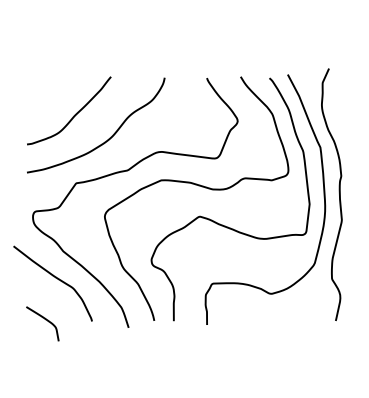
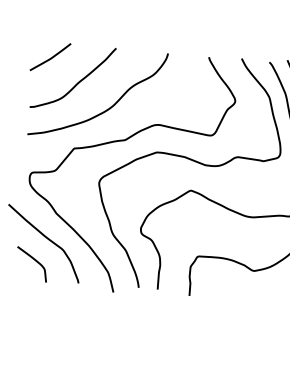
curve: (44, 91) -> (50, 57), added
curve: (45, 320) -> (35, 261), moved

